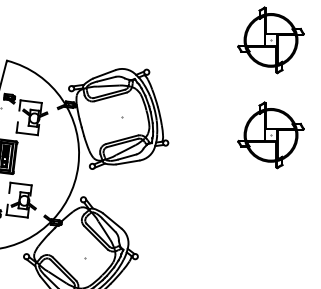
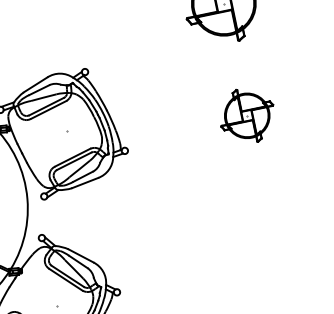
part: (270, 135) -> (246, 116), size x0.7

